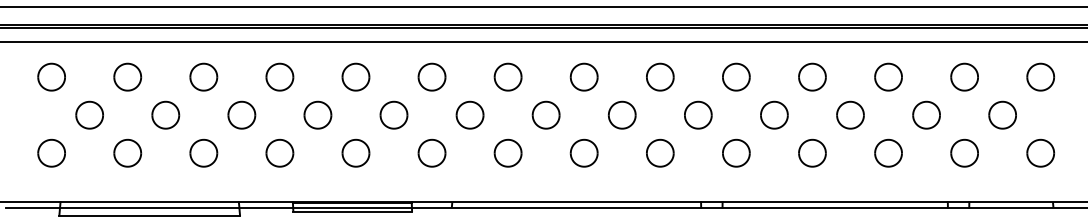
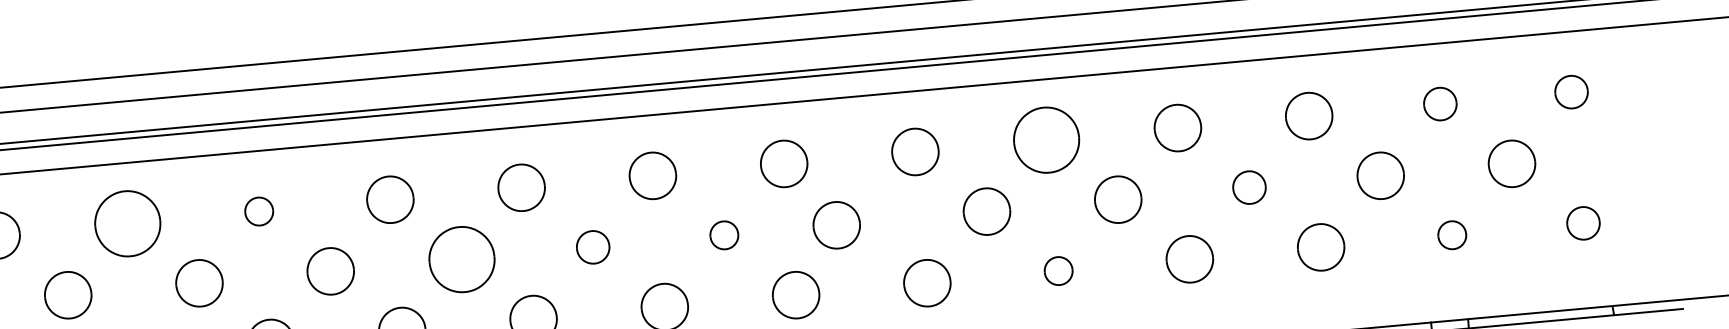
part: (203, 76) -> (127, 222), size x1.4
part: (279, 76) -> (258, 210), size x0.6
part: (736, 76) -> (1046, 138), size x1.4
part: (964, 76) -> (1440, 103), size x0.7
part: (1040, 76) -> (1571, 91), size x0.7
part: (393, 114) -> (460, 258), size x1.4
part: (469, 114) -> (592, 246), size x0.7
part: (545, 114) -> (723, 234), size x0.6
part: (621, 114) -> (835, 224), moved
part: (850, 114) -> (1249, 186), size x0.7
part: (736, 152) -> (1058, 269), size x0.6
part: (964, 152) -> (1452, 234), size x0.6
part: (1040, 152) -> (1583, 222), size x0.7

